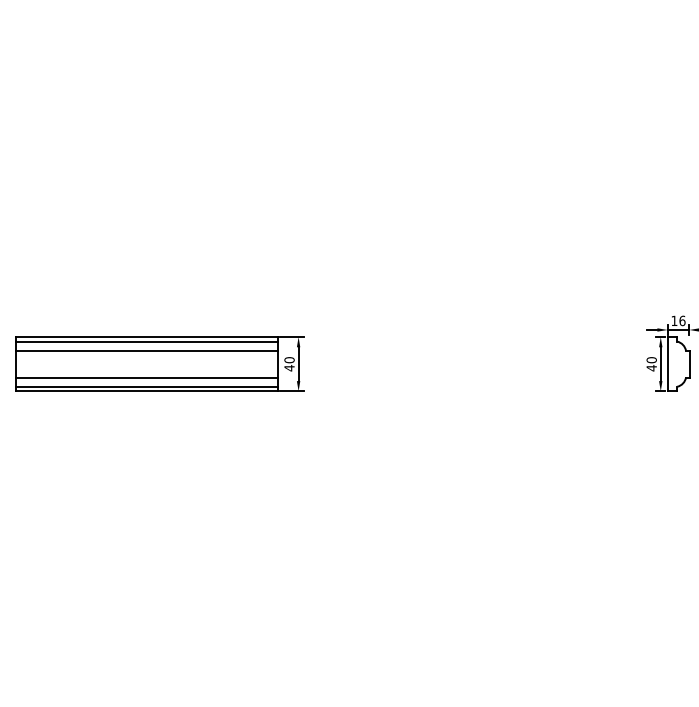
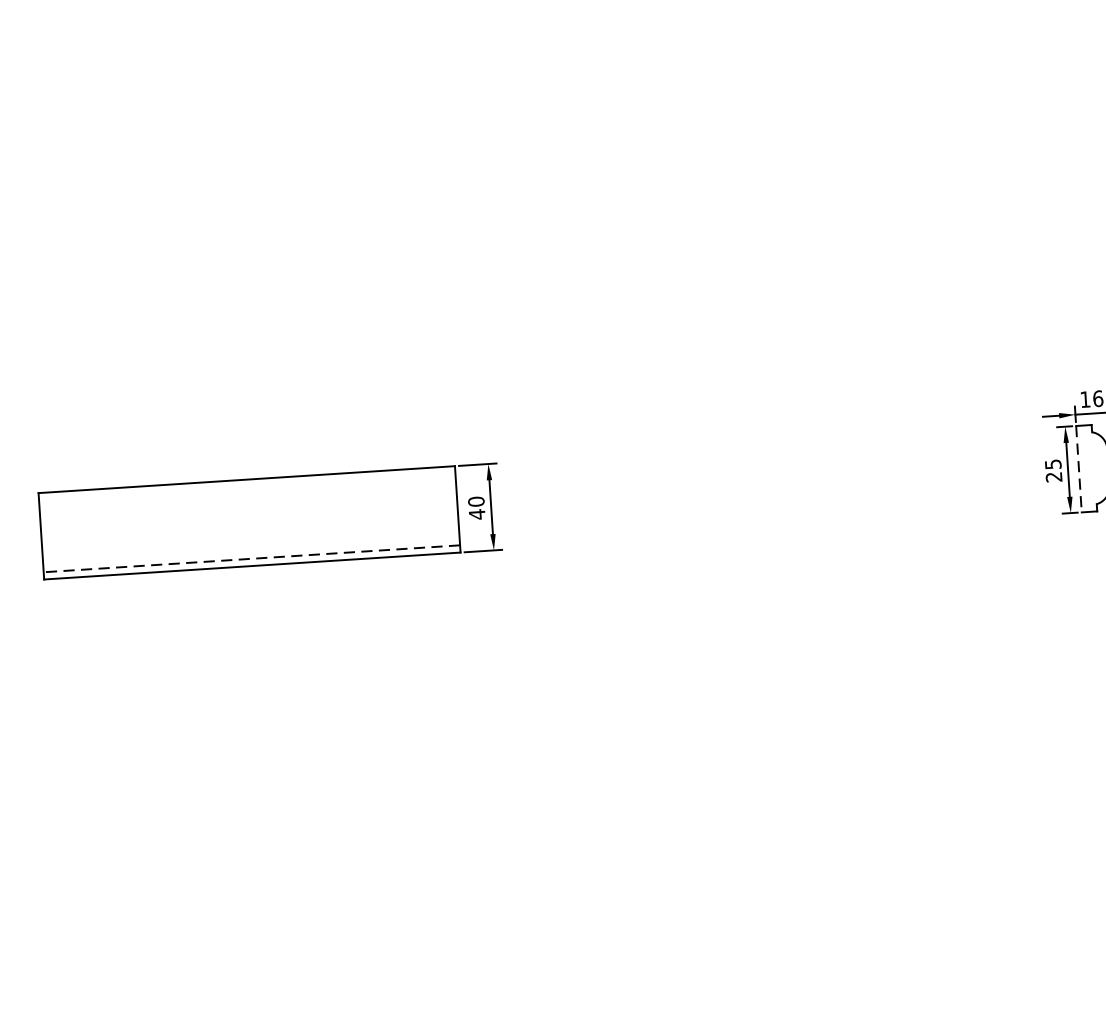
line: (146, 341) -> (246, 486), removed
line: (146, 350) -> (247, 501), removed
text: (651, 364) -> (1053, 471), 40 -> 25
line: (667, 364) -> (1078, 469), solid -> dashed
line: (146, 377) -> (250, 544), removed
line: (146, 386) -> (251, 558), solid -> dashed

